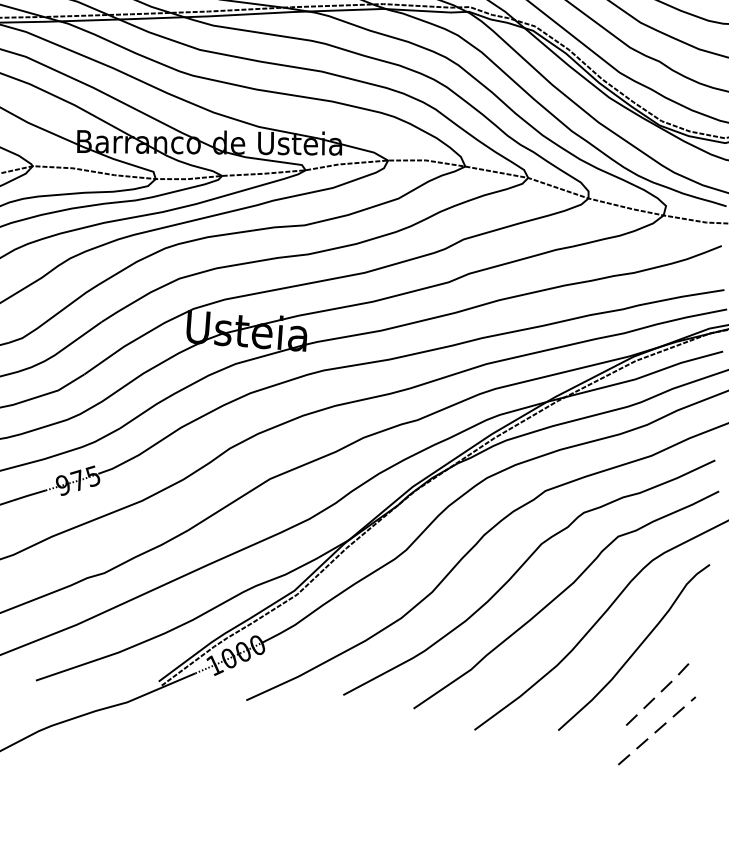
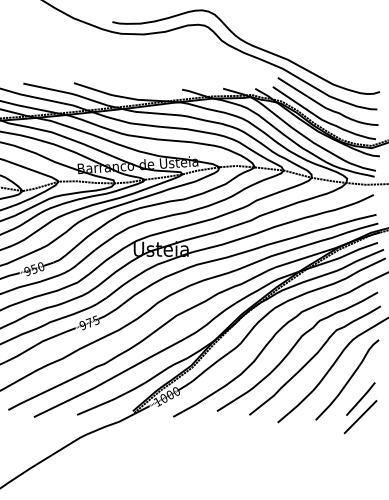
line: (662, 690) -> (361, 398), dashed -> solid
line: (656, 729) -> (360, 416), dashed -> solid

